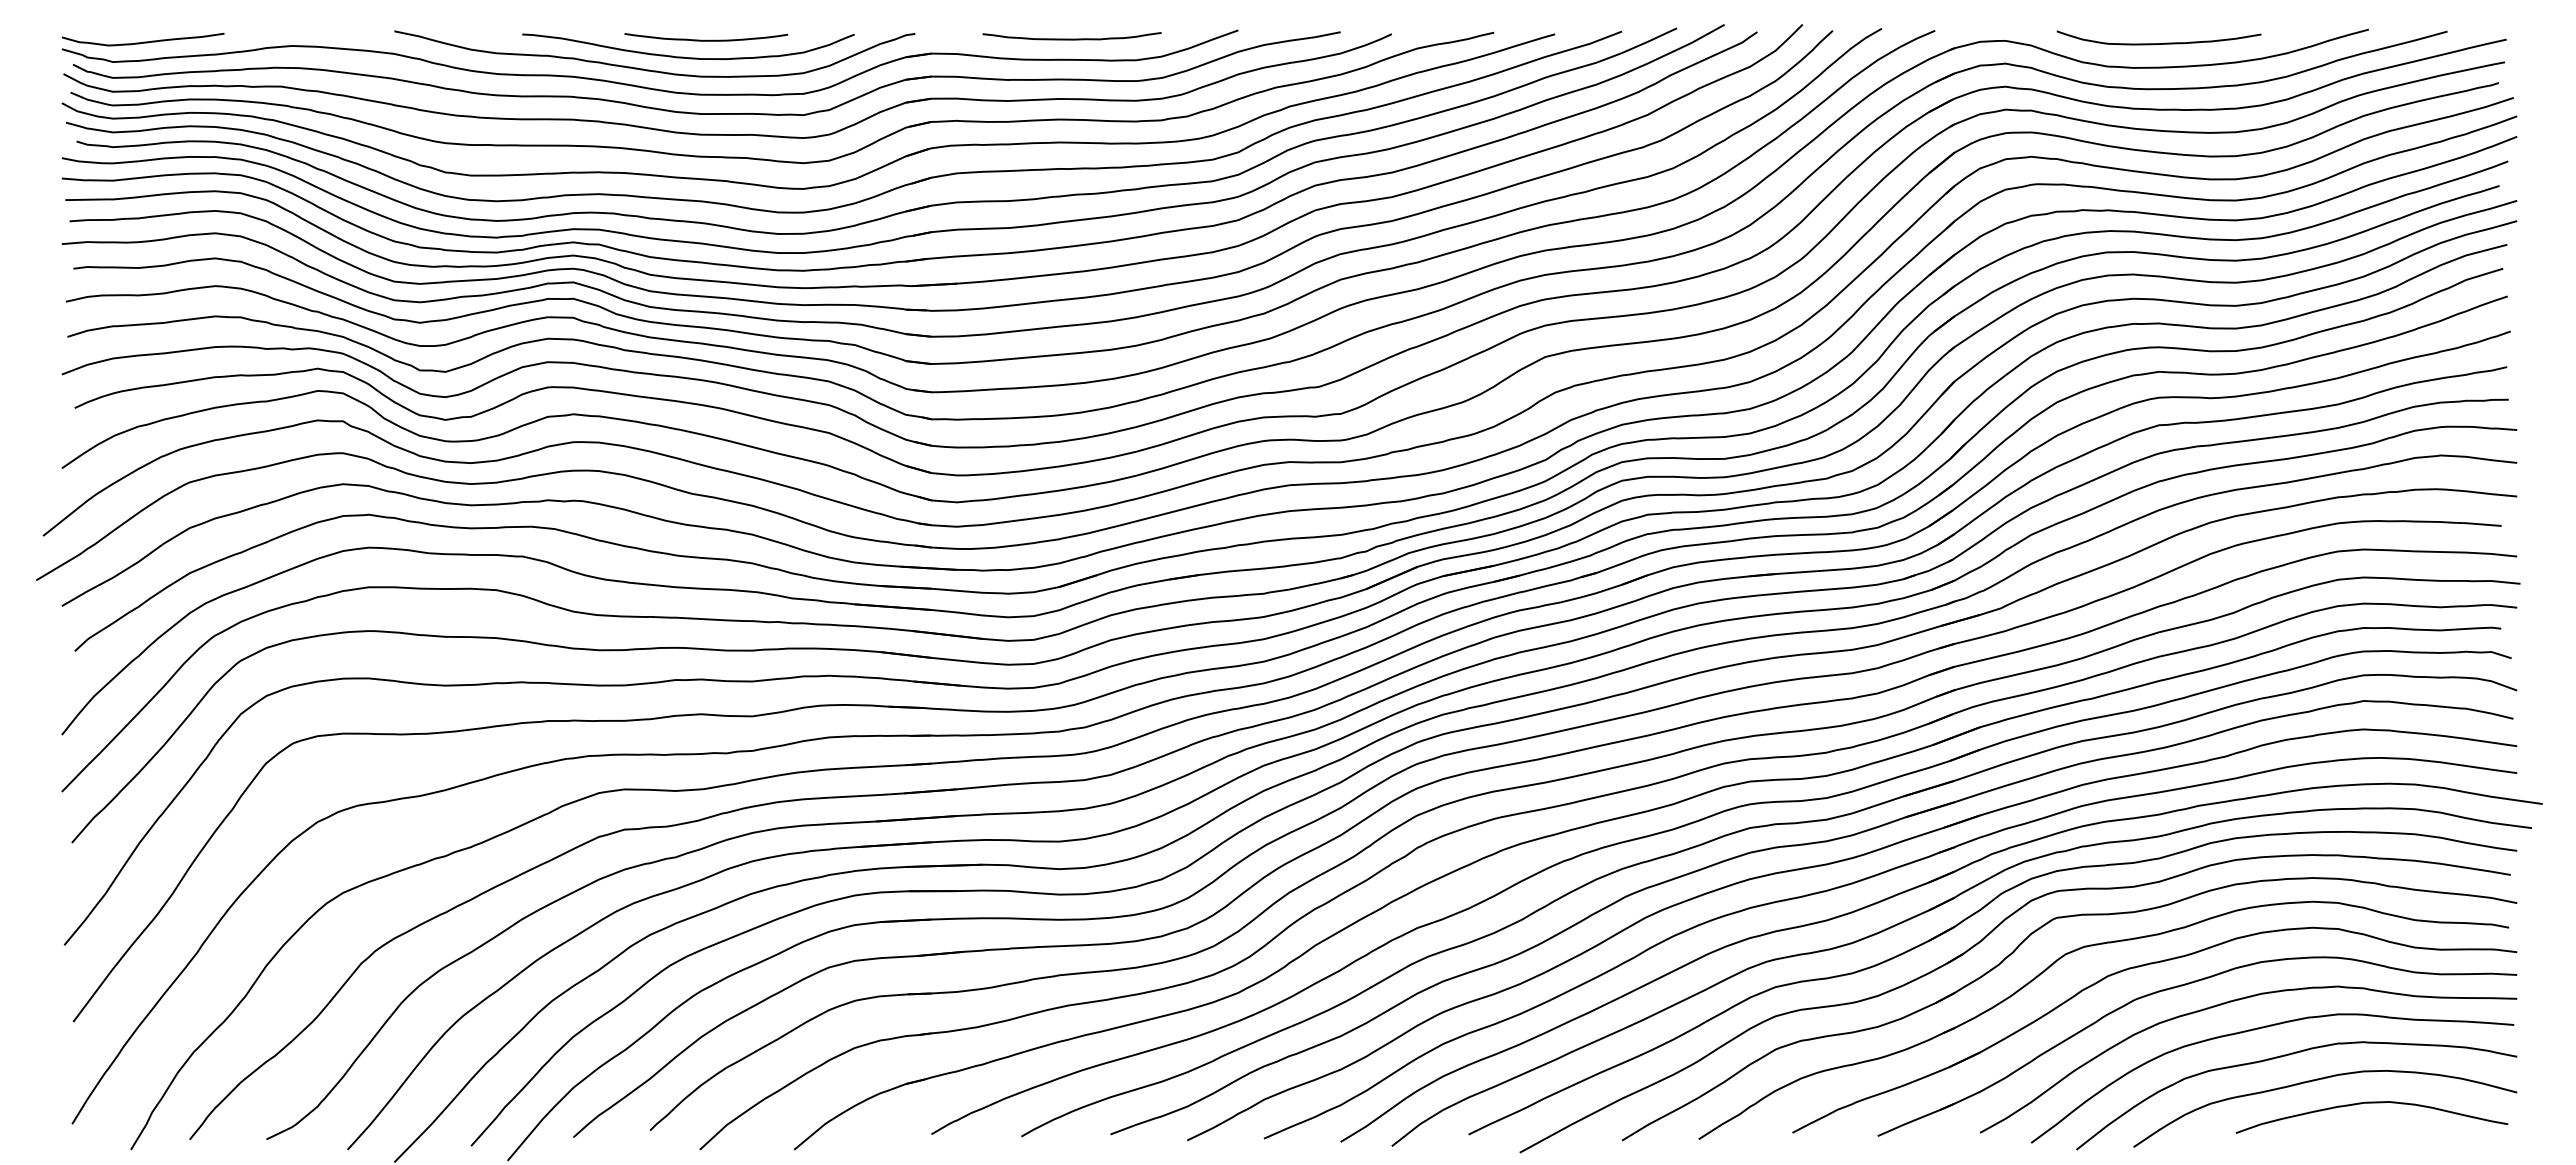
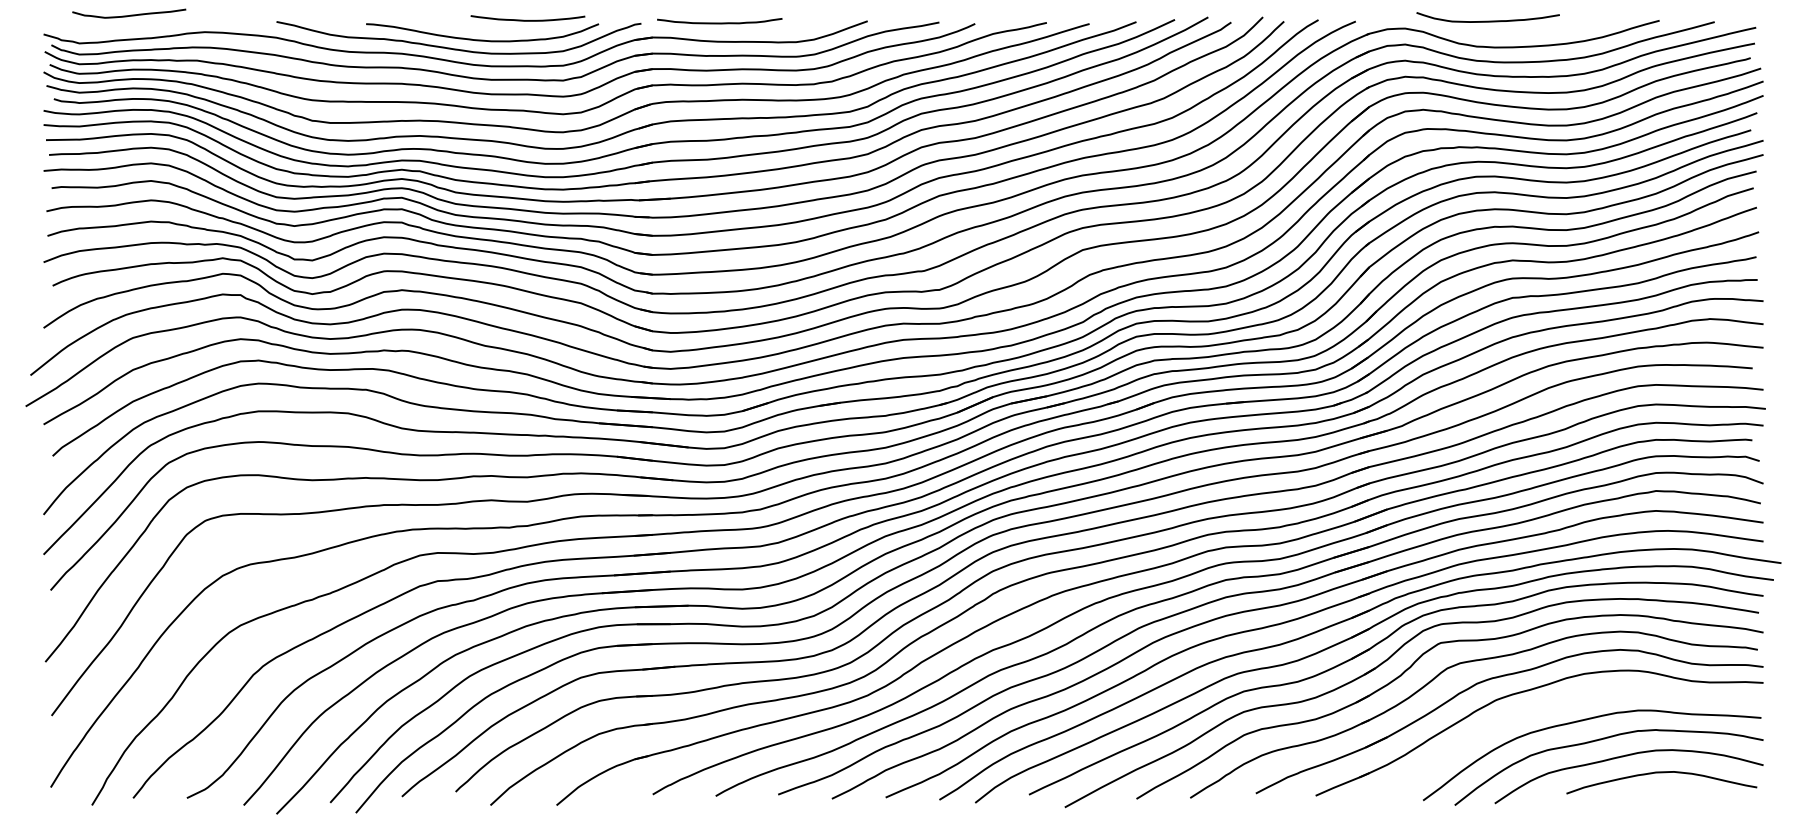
curve: (1071, 38) -> (719, 22), moved
curve: (706, 39) -> (528, 19), moved
curve: (143, 41) -> (129, 15), moved
curve: (2158, 43) -> (1487, 21), moved
curve: (2235, 1001) -> (1566, 701), removed

